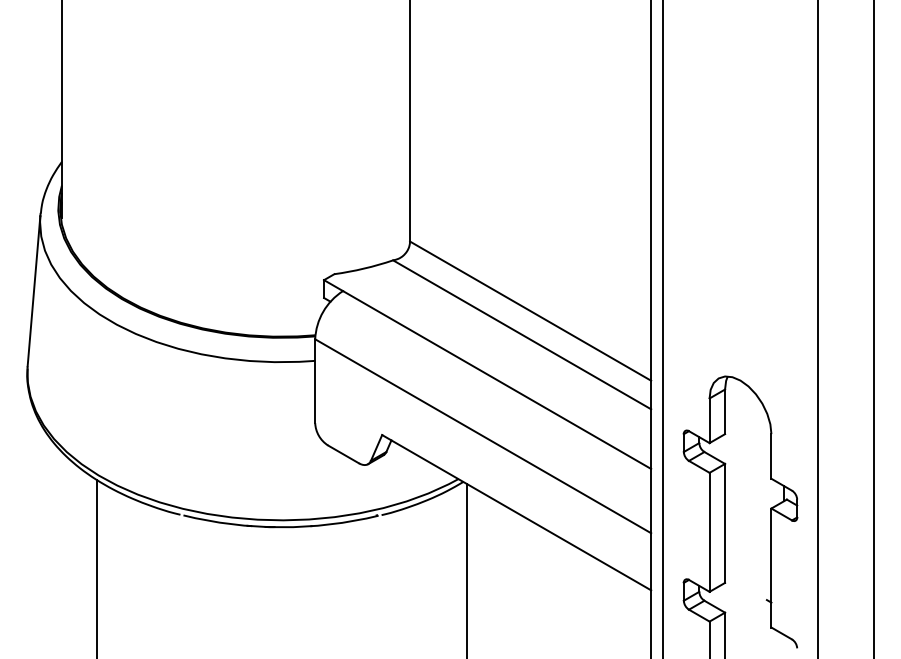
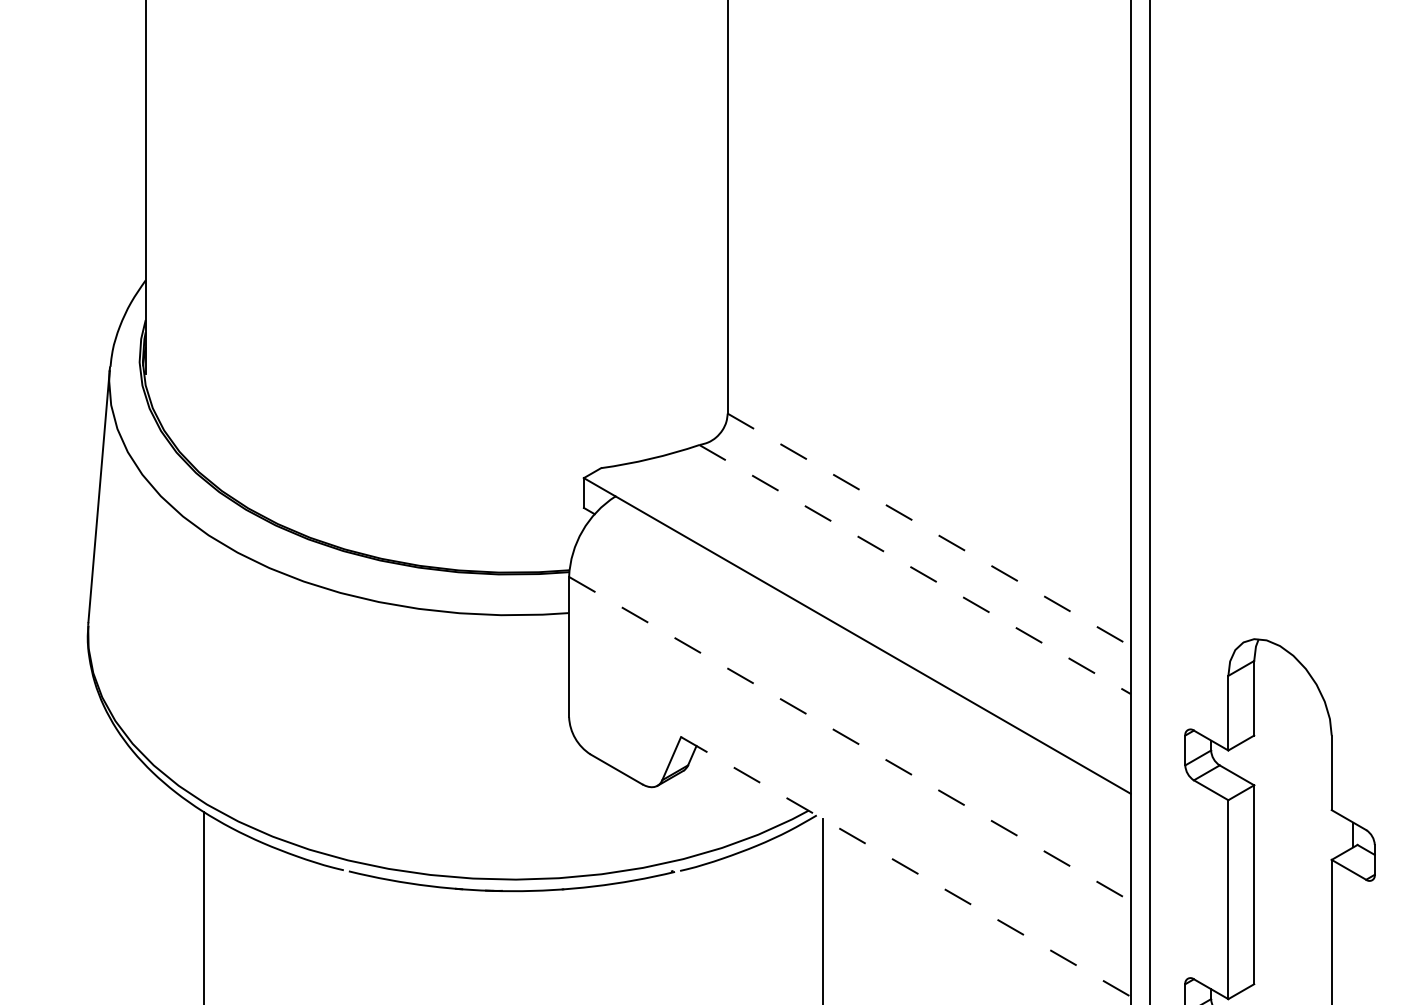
line: (531, 311) -> (930, 530), solid -> dashed
line: (522, 334) -> (915, 568), solid -> dashed
line: (483, 436) -> (850, 739), solid -> dashed
line: (517, 512) -> (907, 866), solid -> dashed

